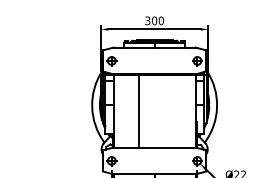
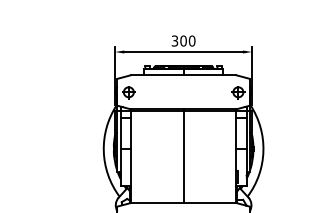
line: (138, 110) -> (183, 155), moved

